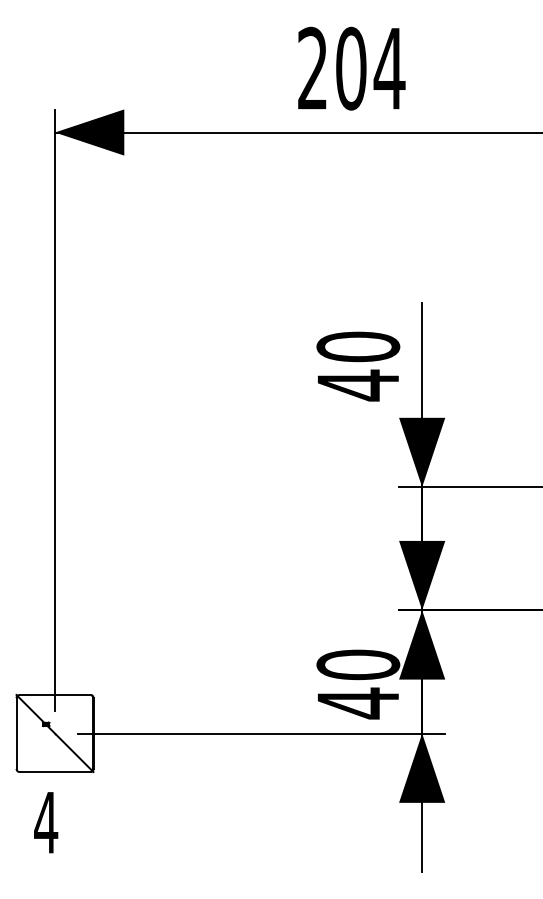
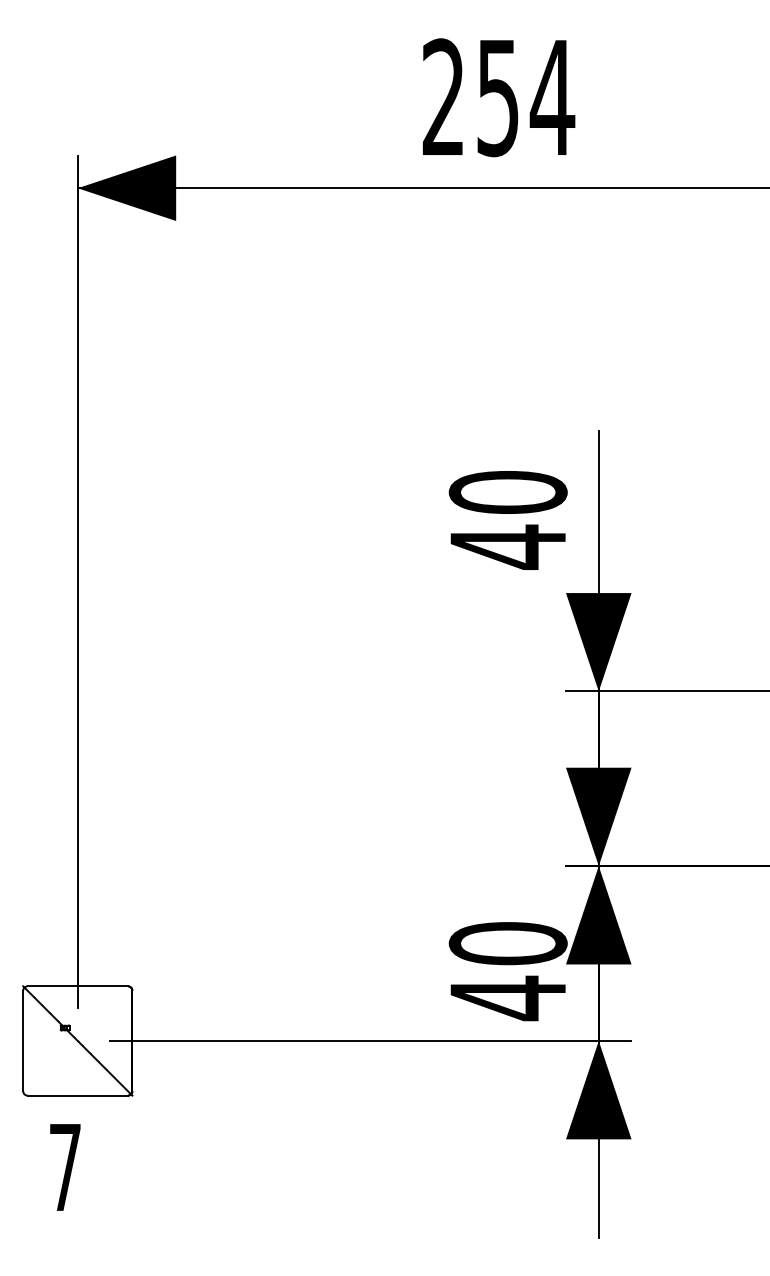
text: (350, 68) -> (497, 97), 204 -> 254
text: (46, 822) -> (65, 1167), 4 -> 7

